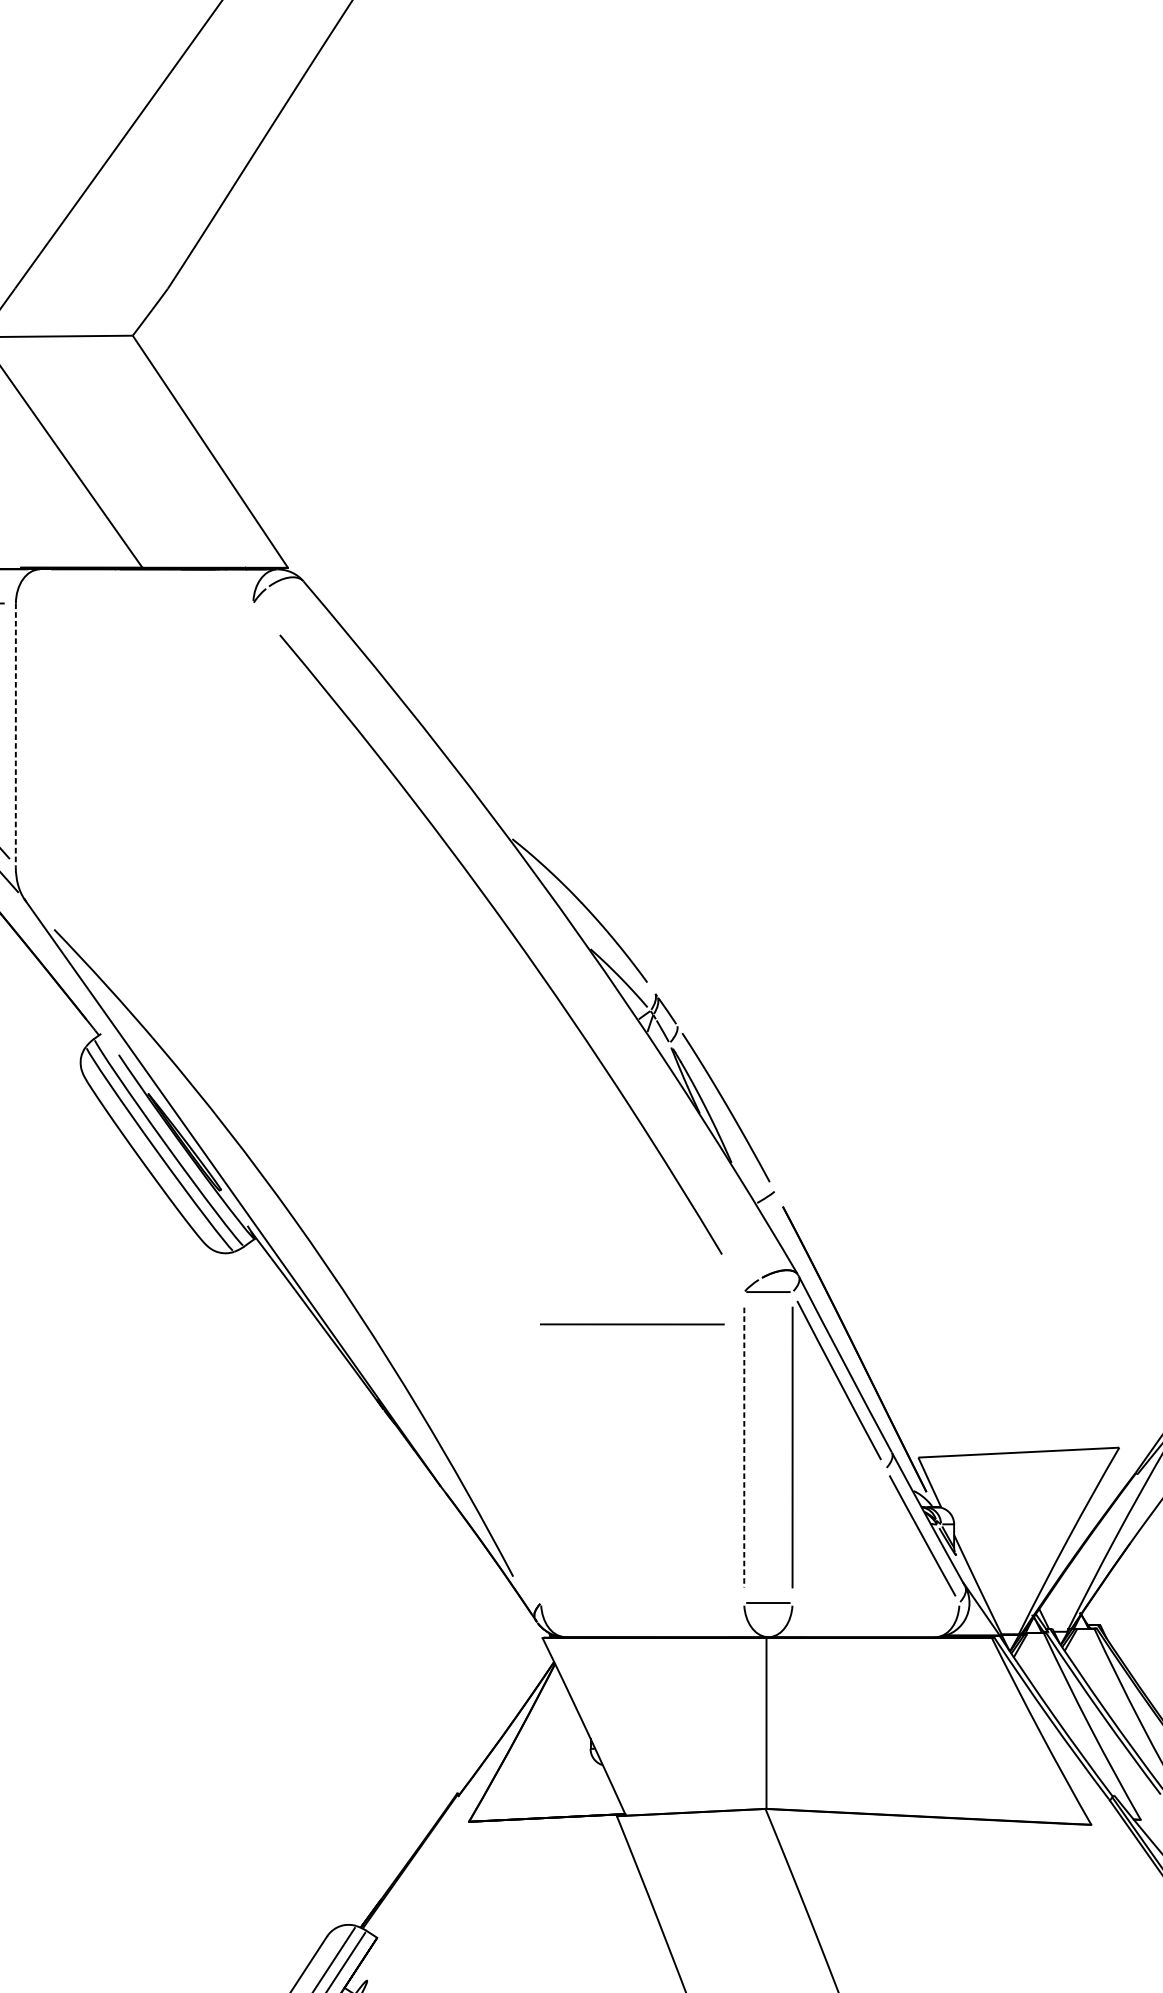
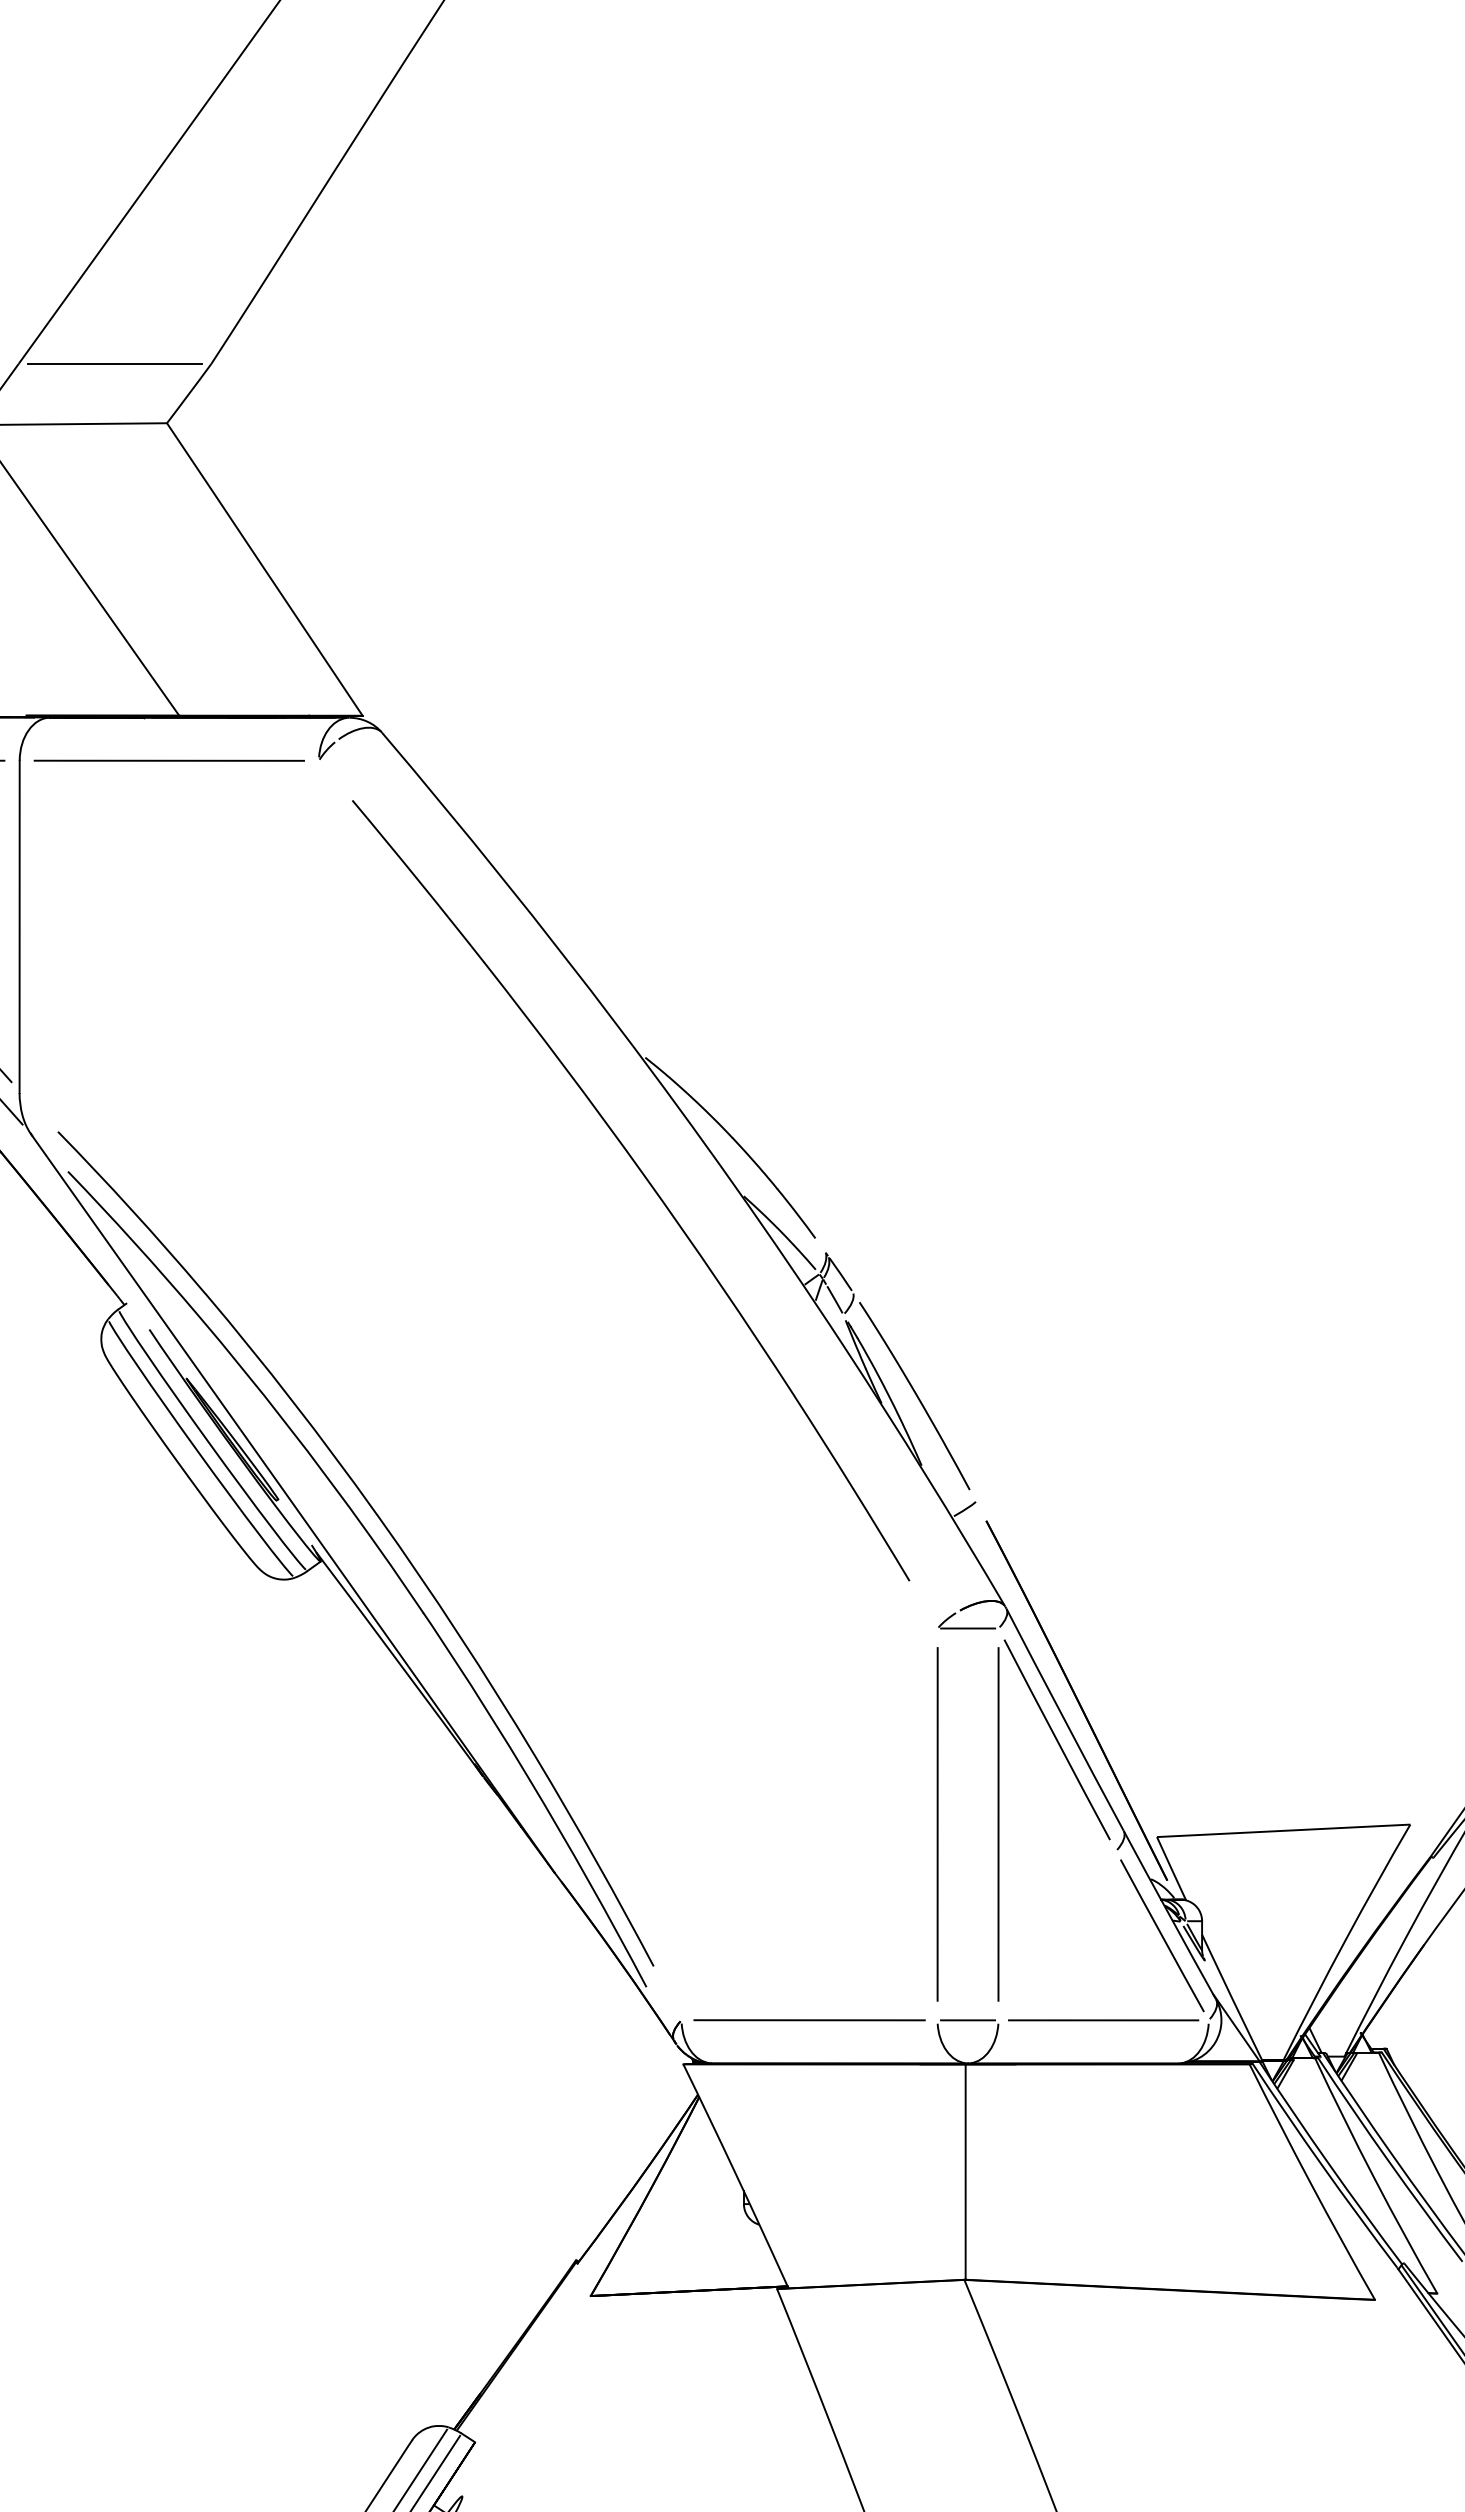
line: (91, 288) -> (114, 363), added
line: (134, 603) -> (169, 760), added
line: (15, 735) -> (19, 927), dashed -> solid
curve: (305, 1211) -> (384, 1527), added
line: (632, 1324) -> (809, 2020), moved
line: (744, 1447) -> (937, 1824), dashed -> solid
line: (875, 1603) -> (1103, 2020), added

